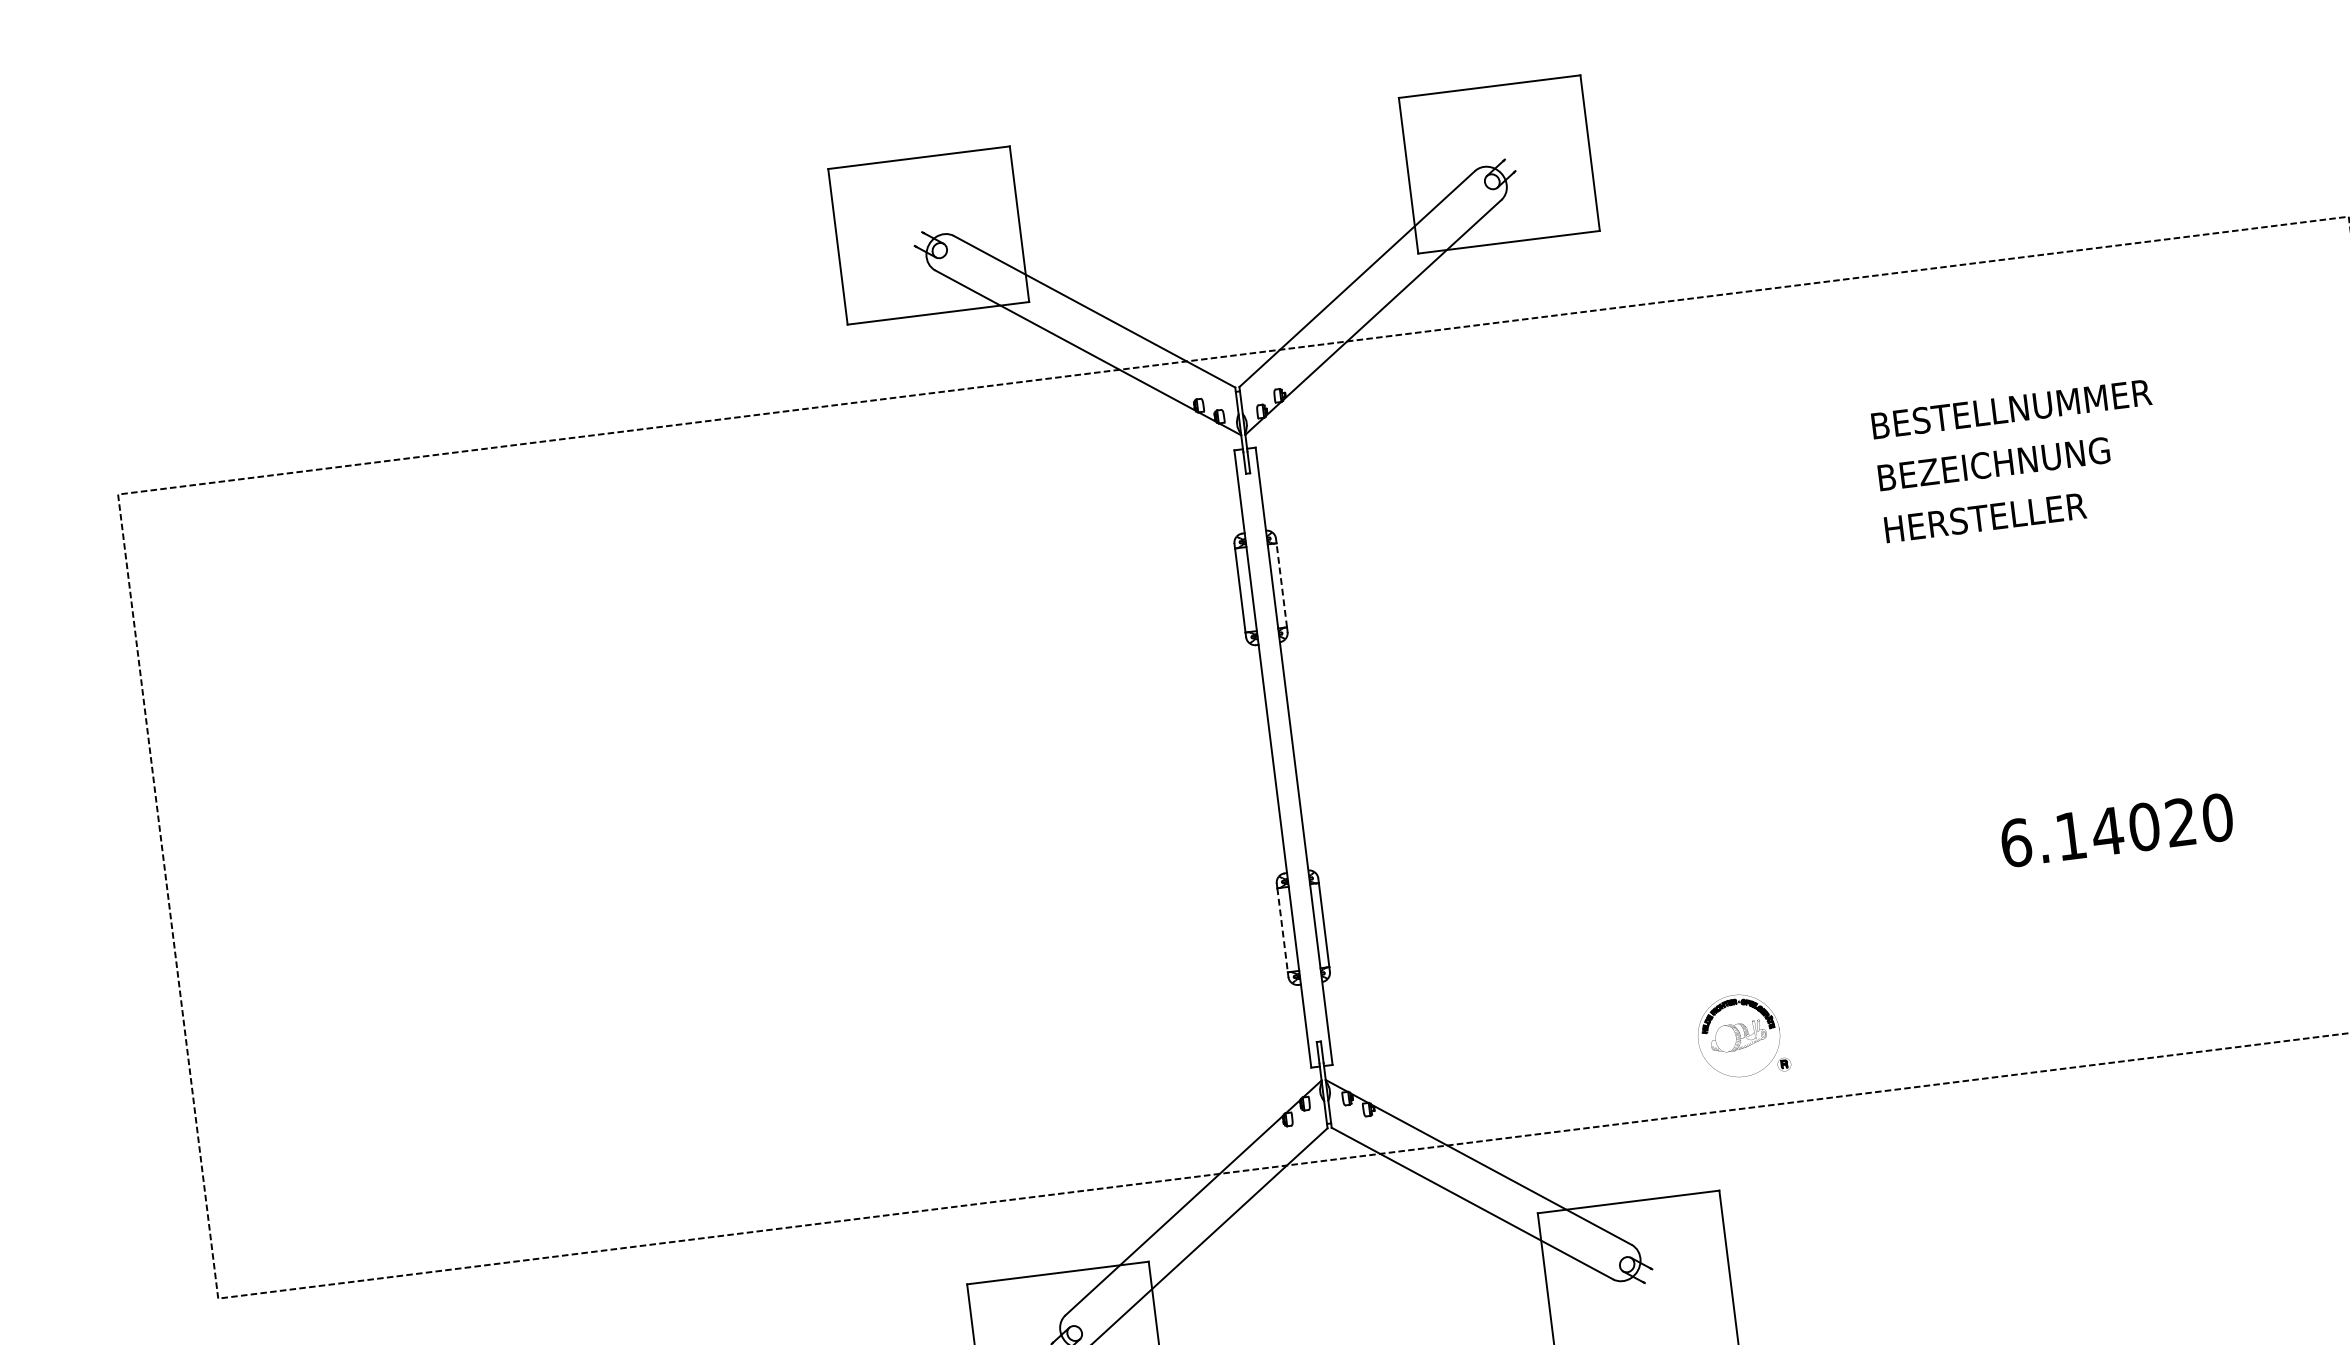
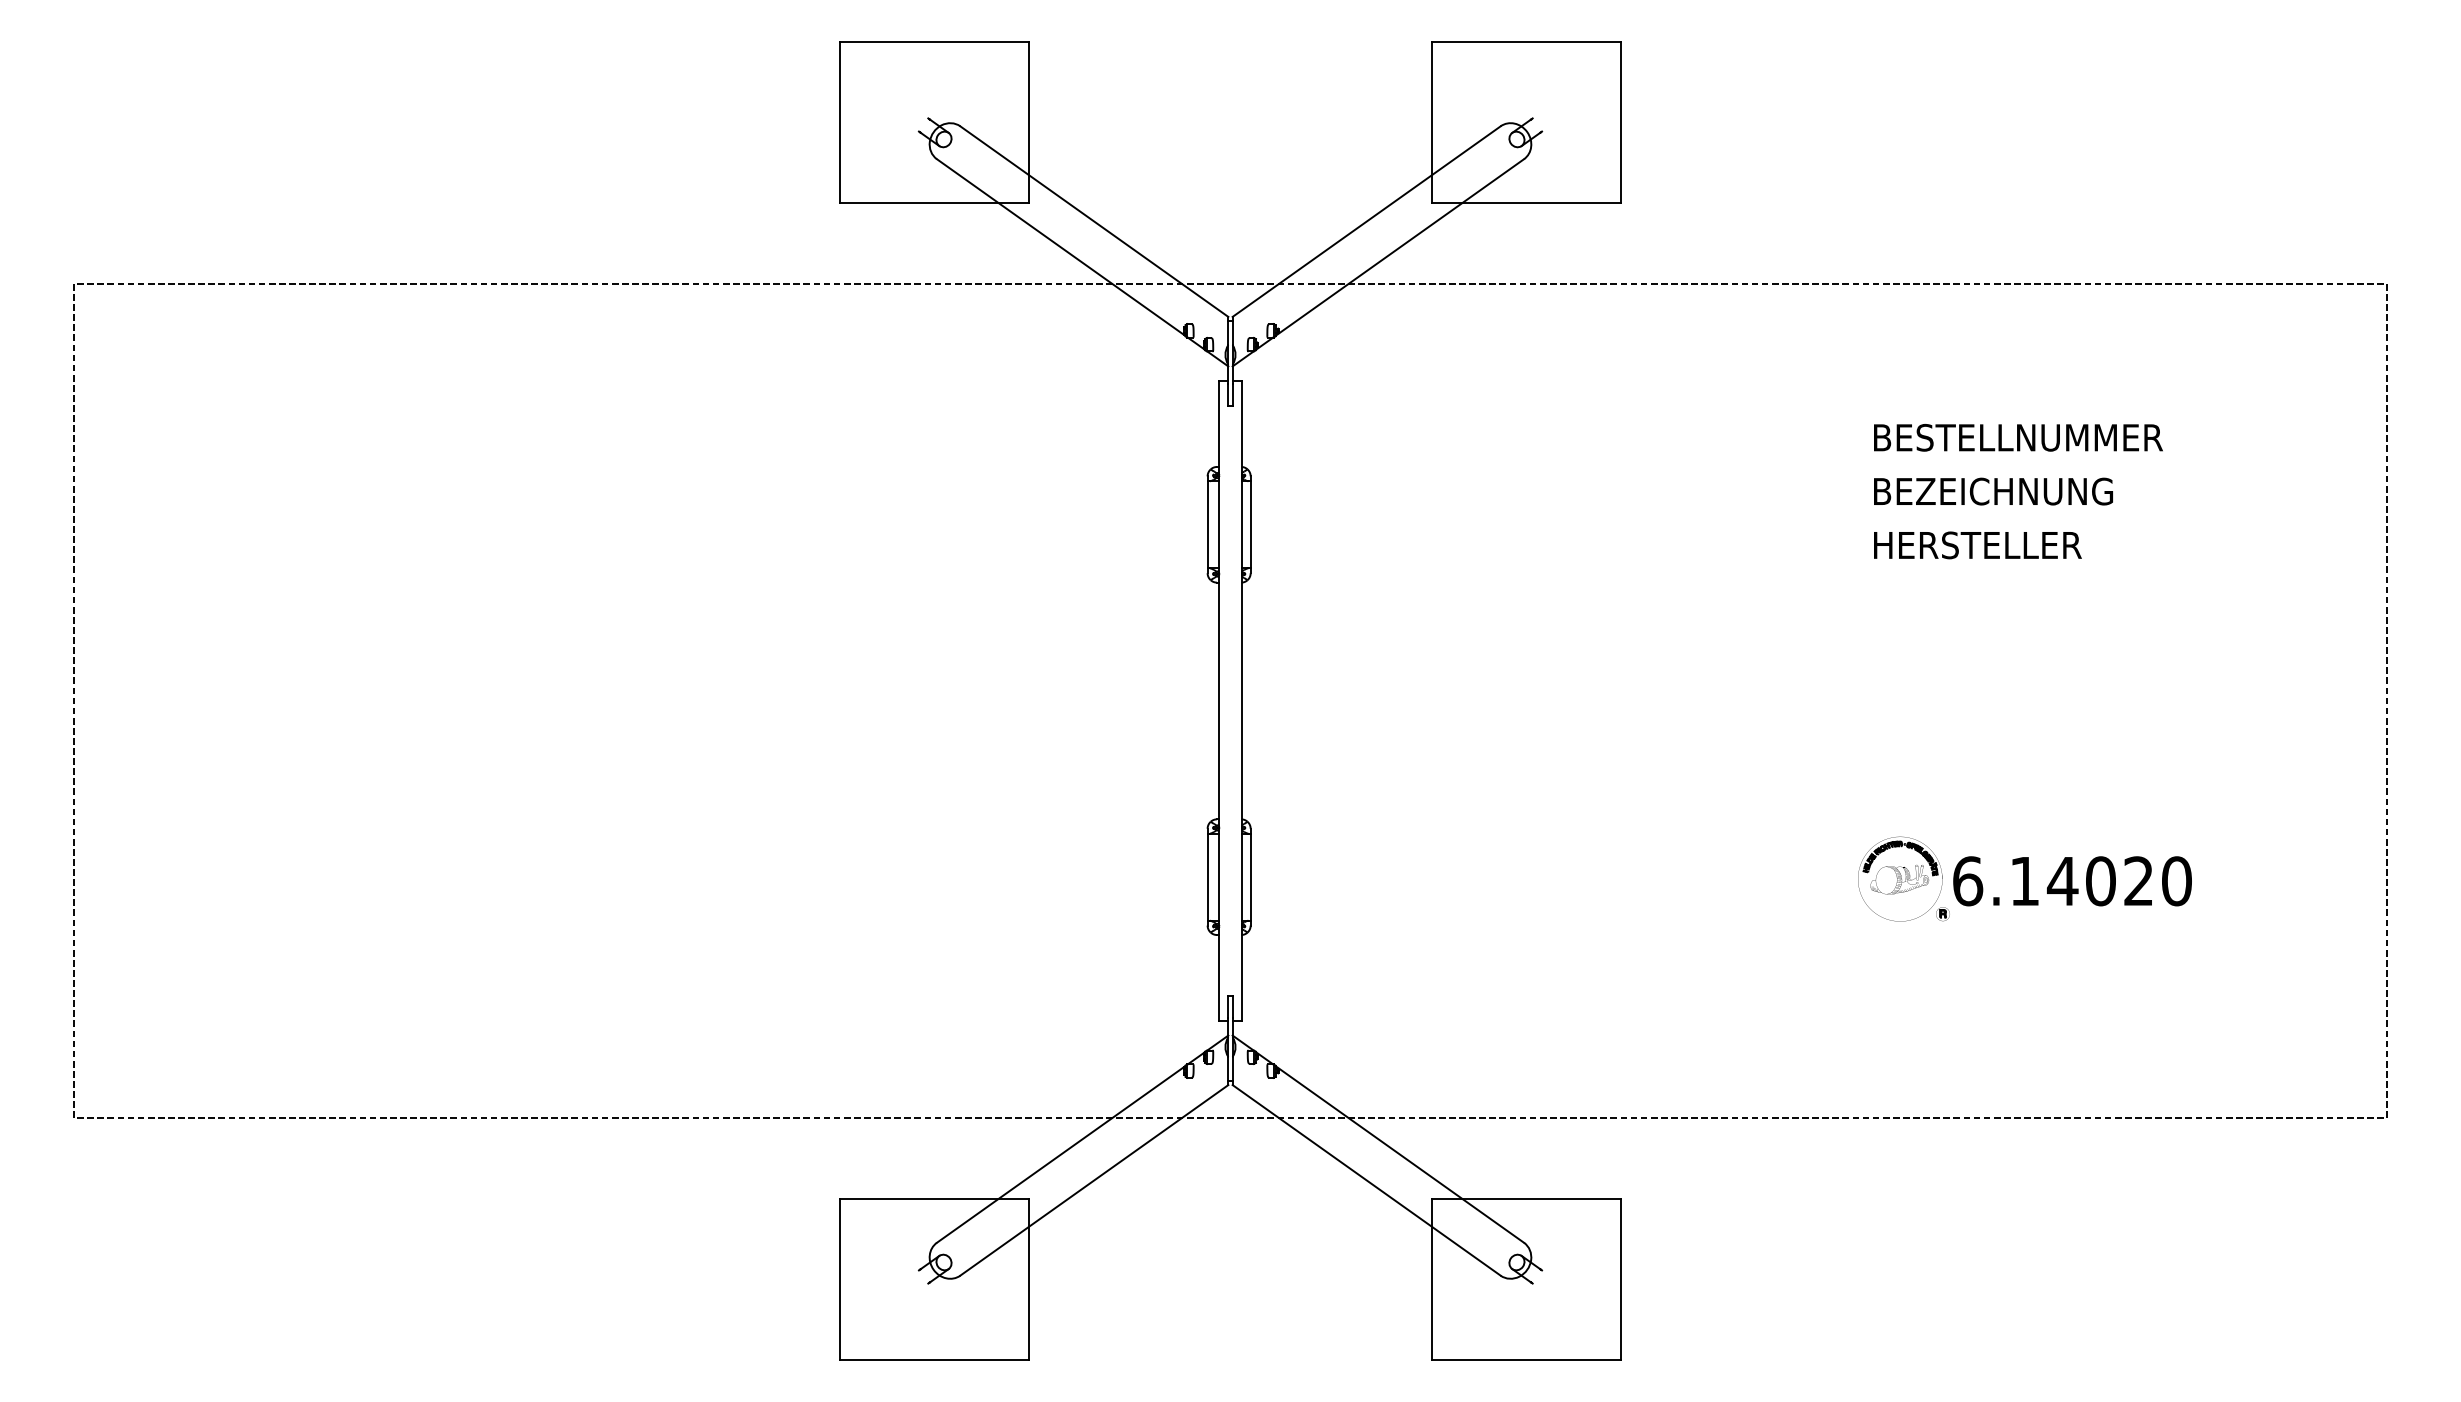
line: (1281, 585) -> (1250, 524), dashed -> solid
line: (1282, 930) -> (1207, 877), dashed -> solid
part: (1742, 1034) -> (1903, 878), moved

